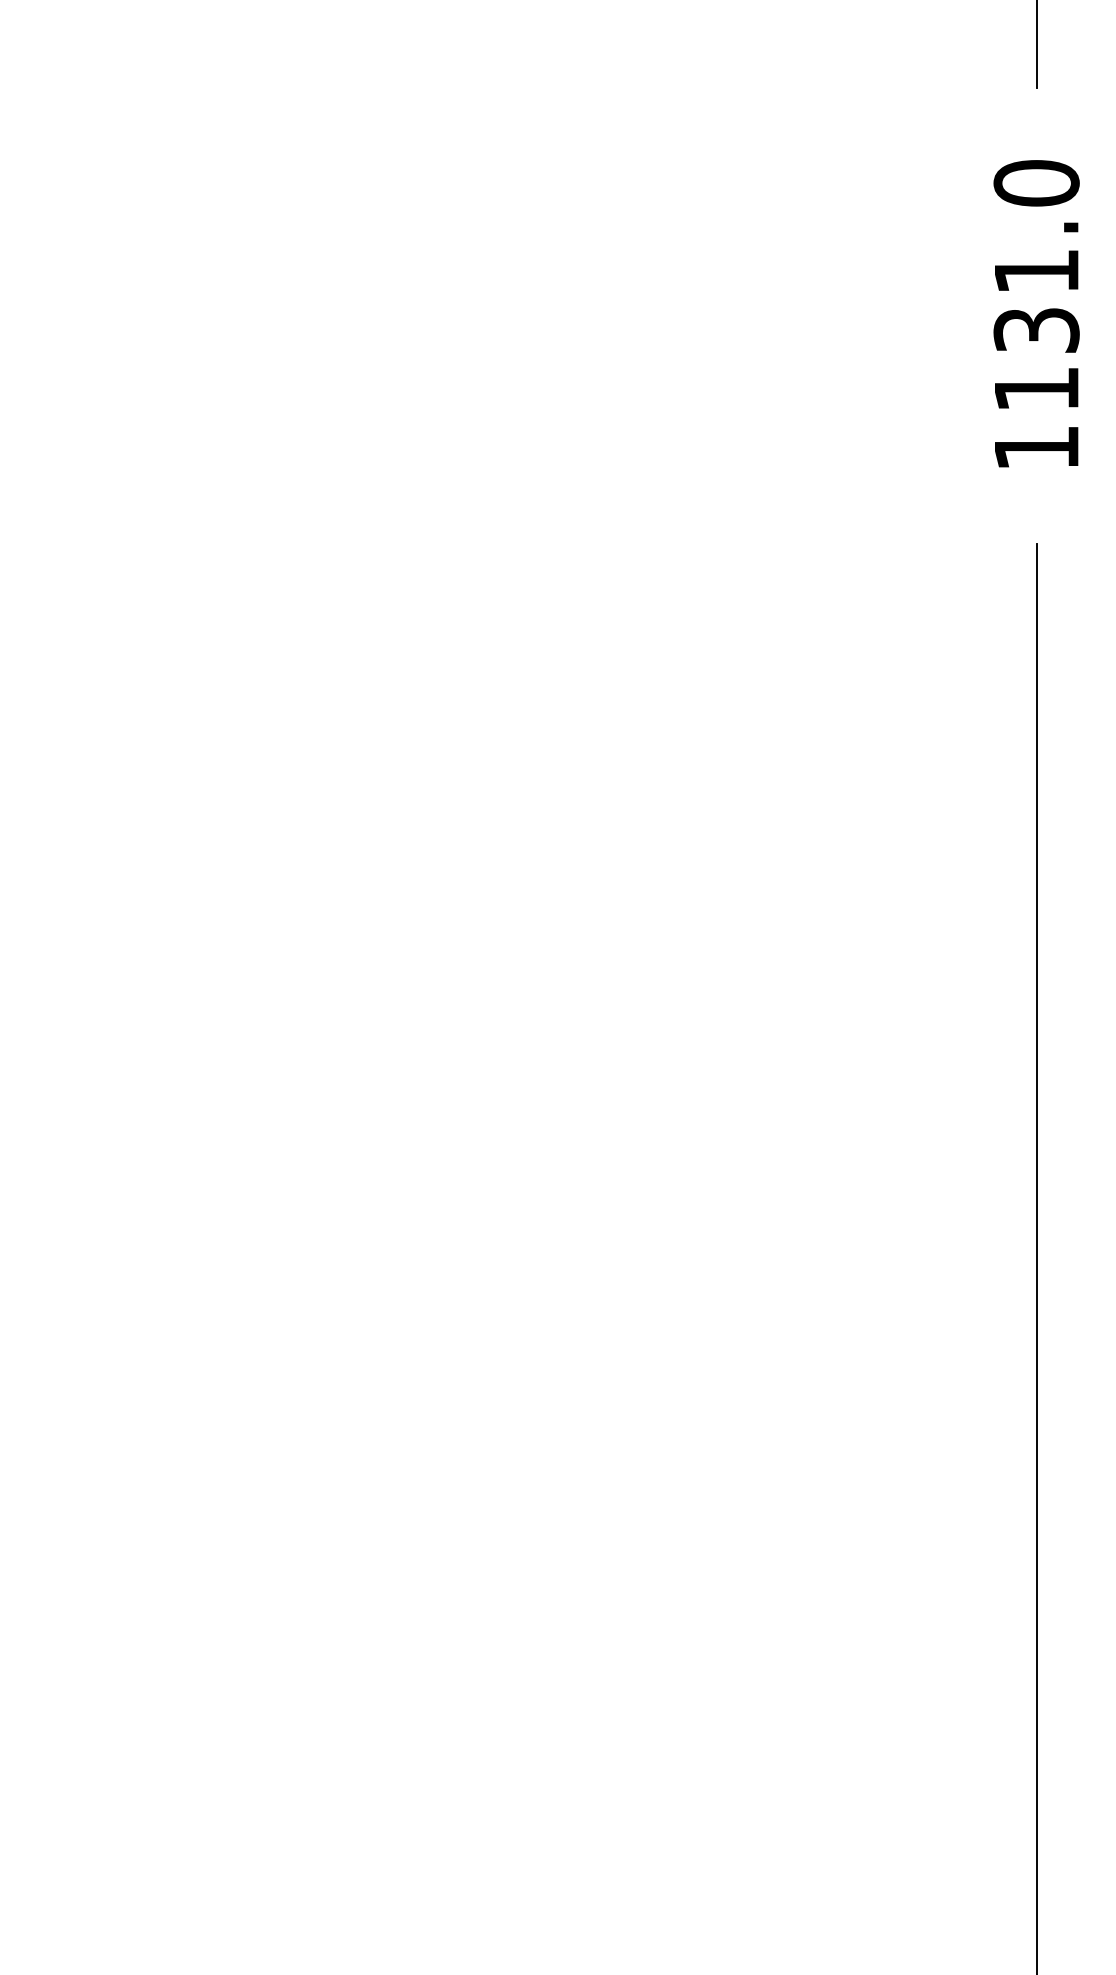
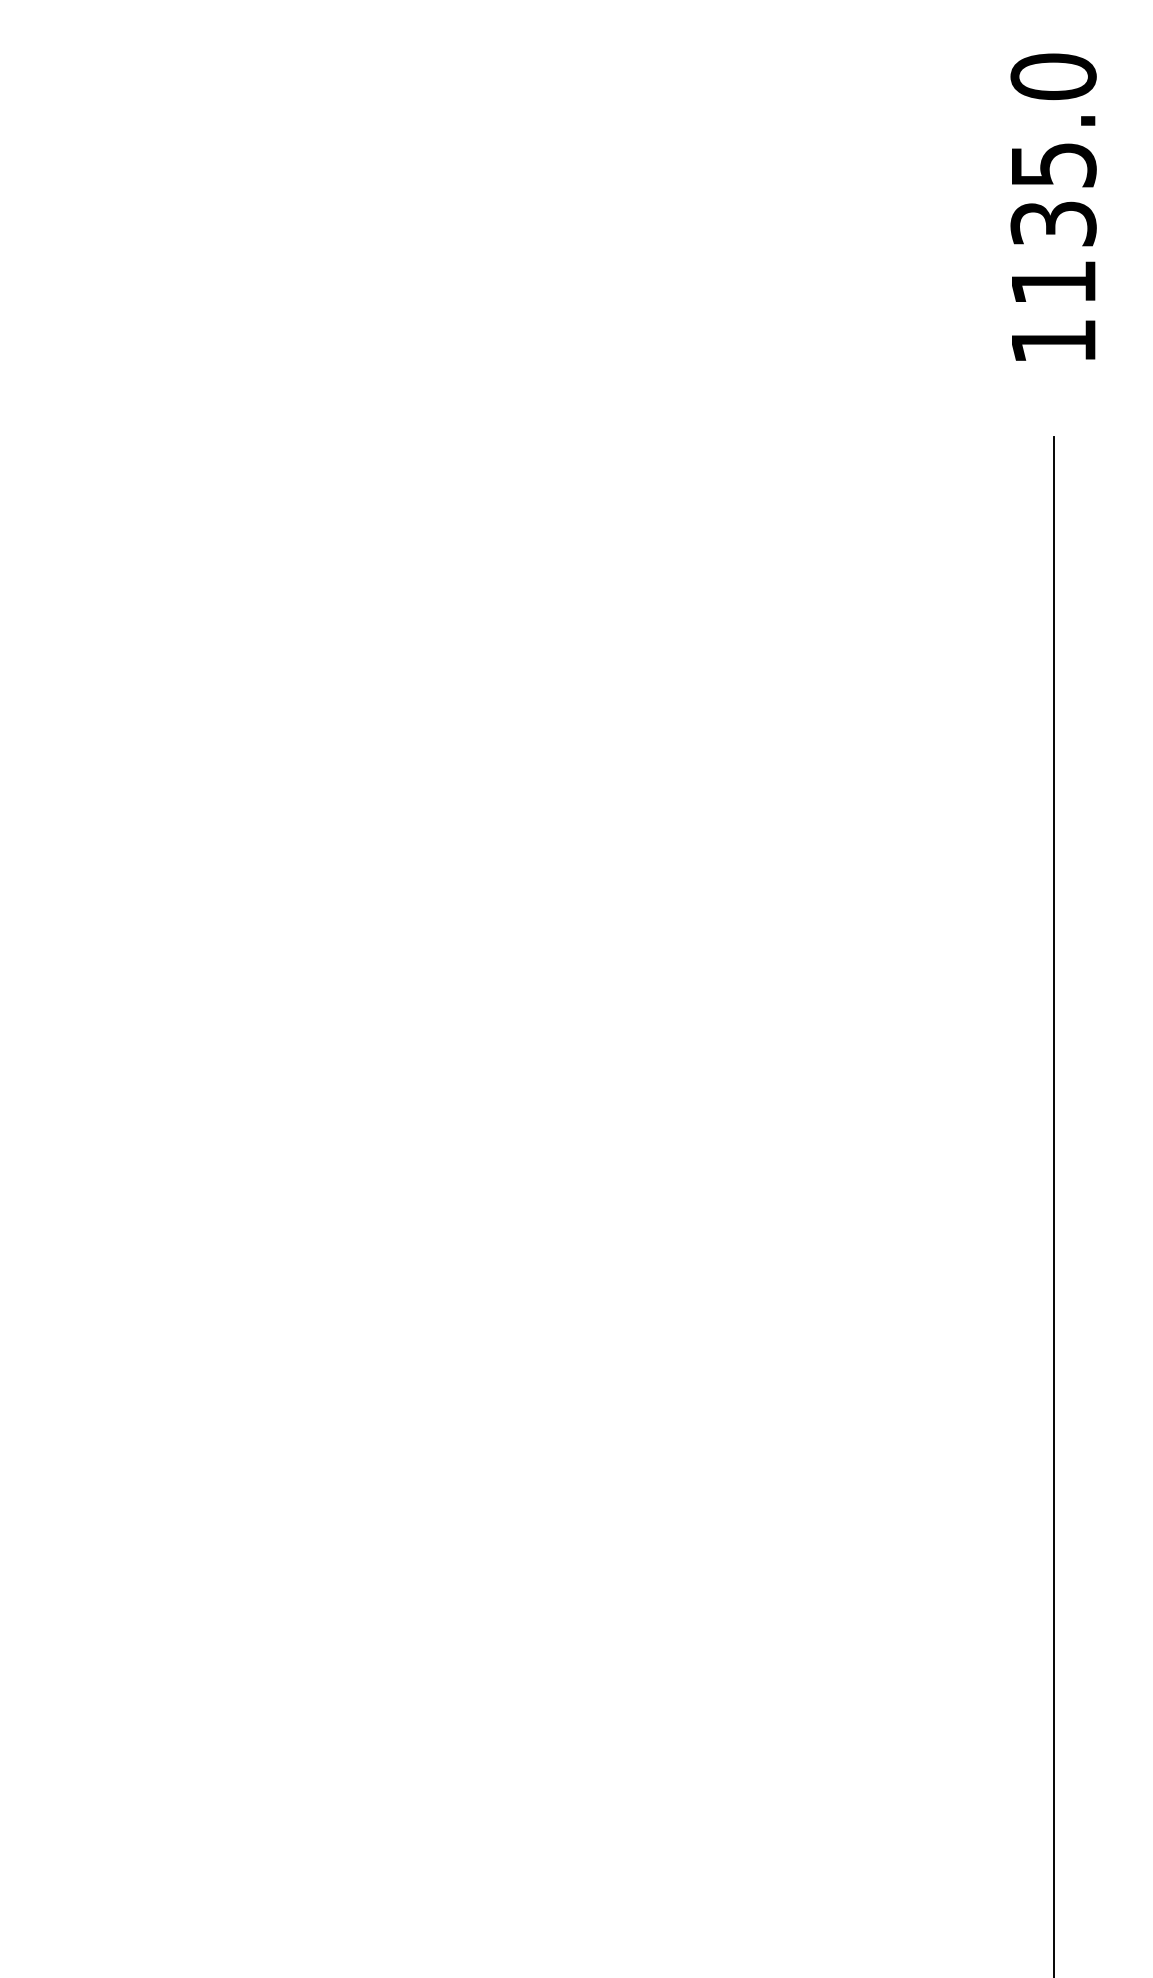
text: (1037, 272) -> (1054, 165), 1131.0 -> 1135.0

